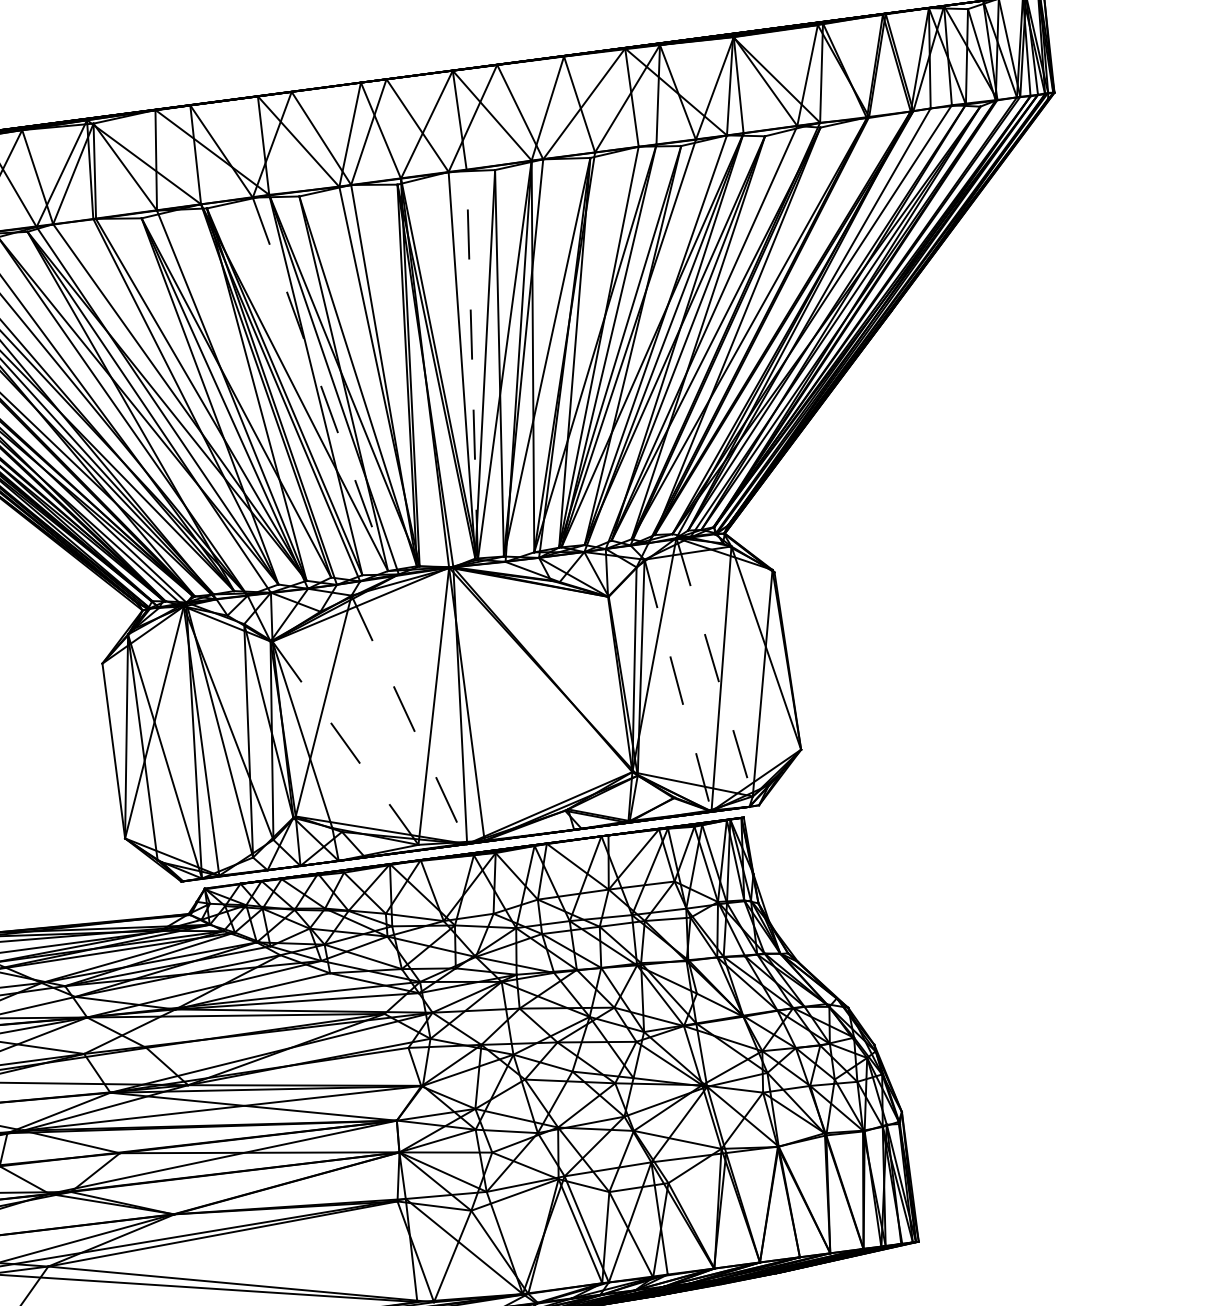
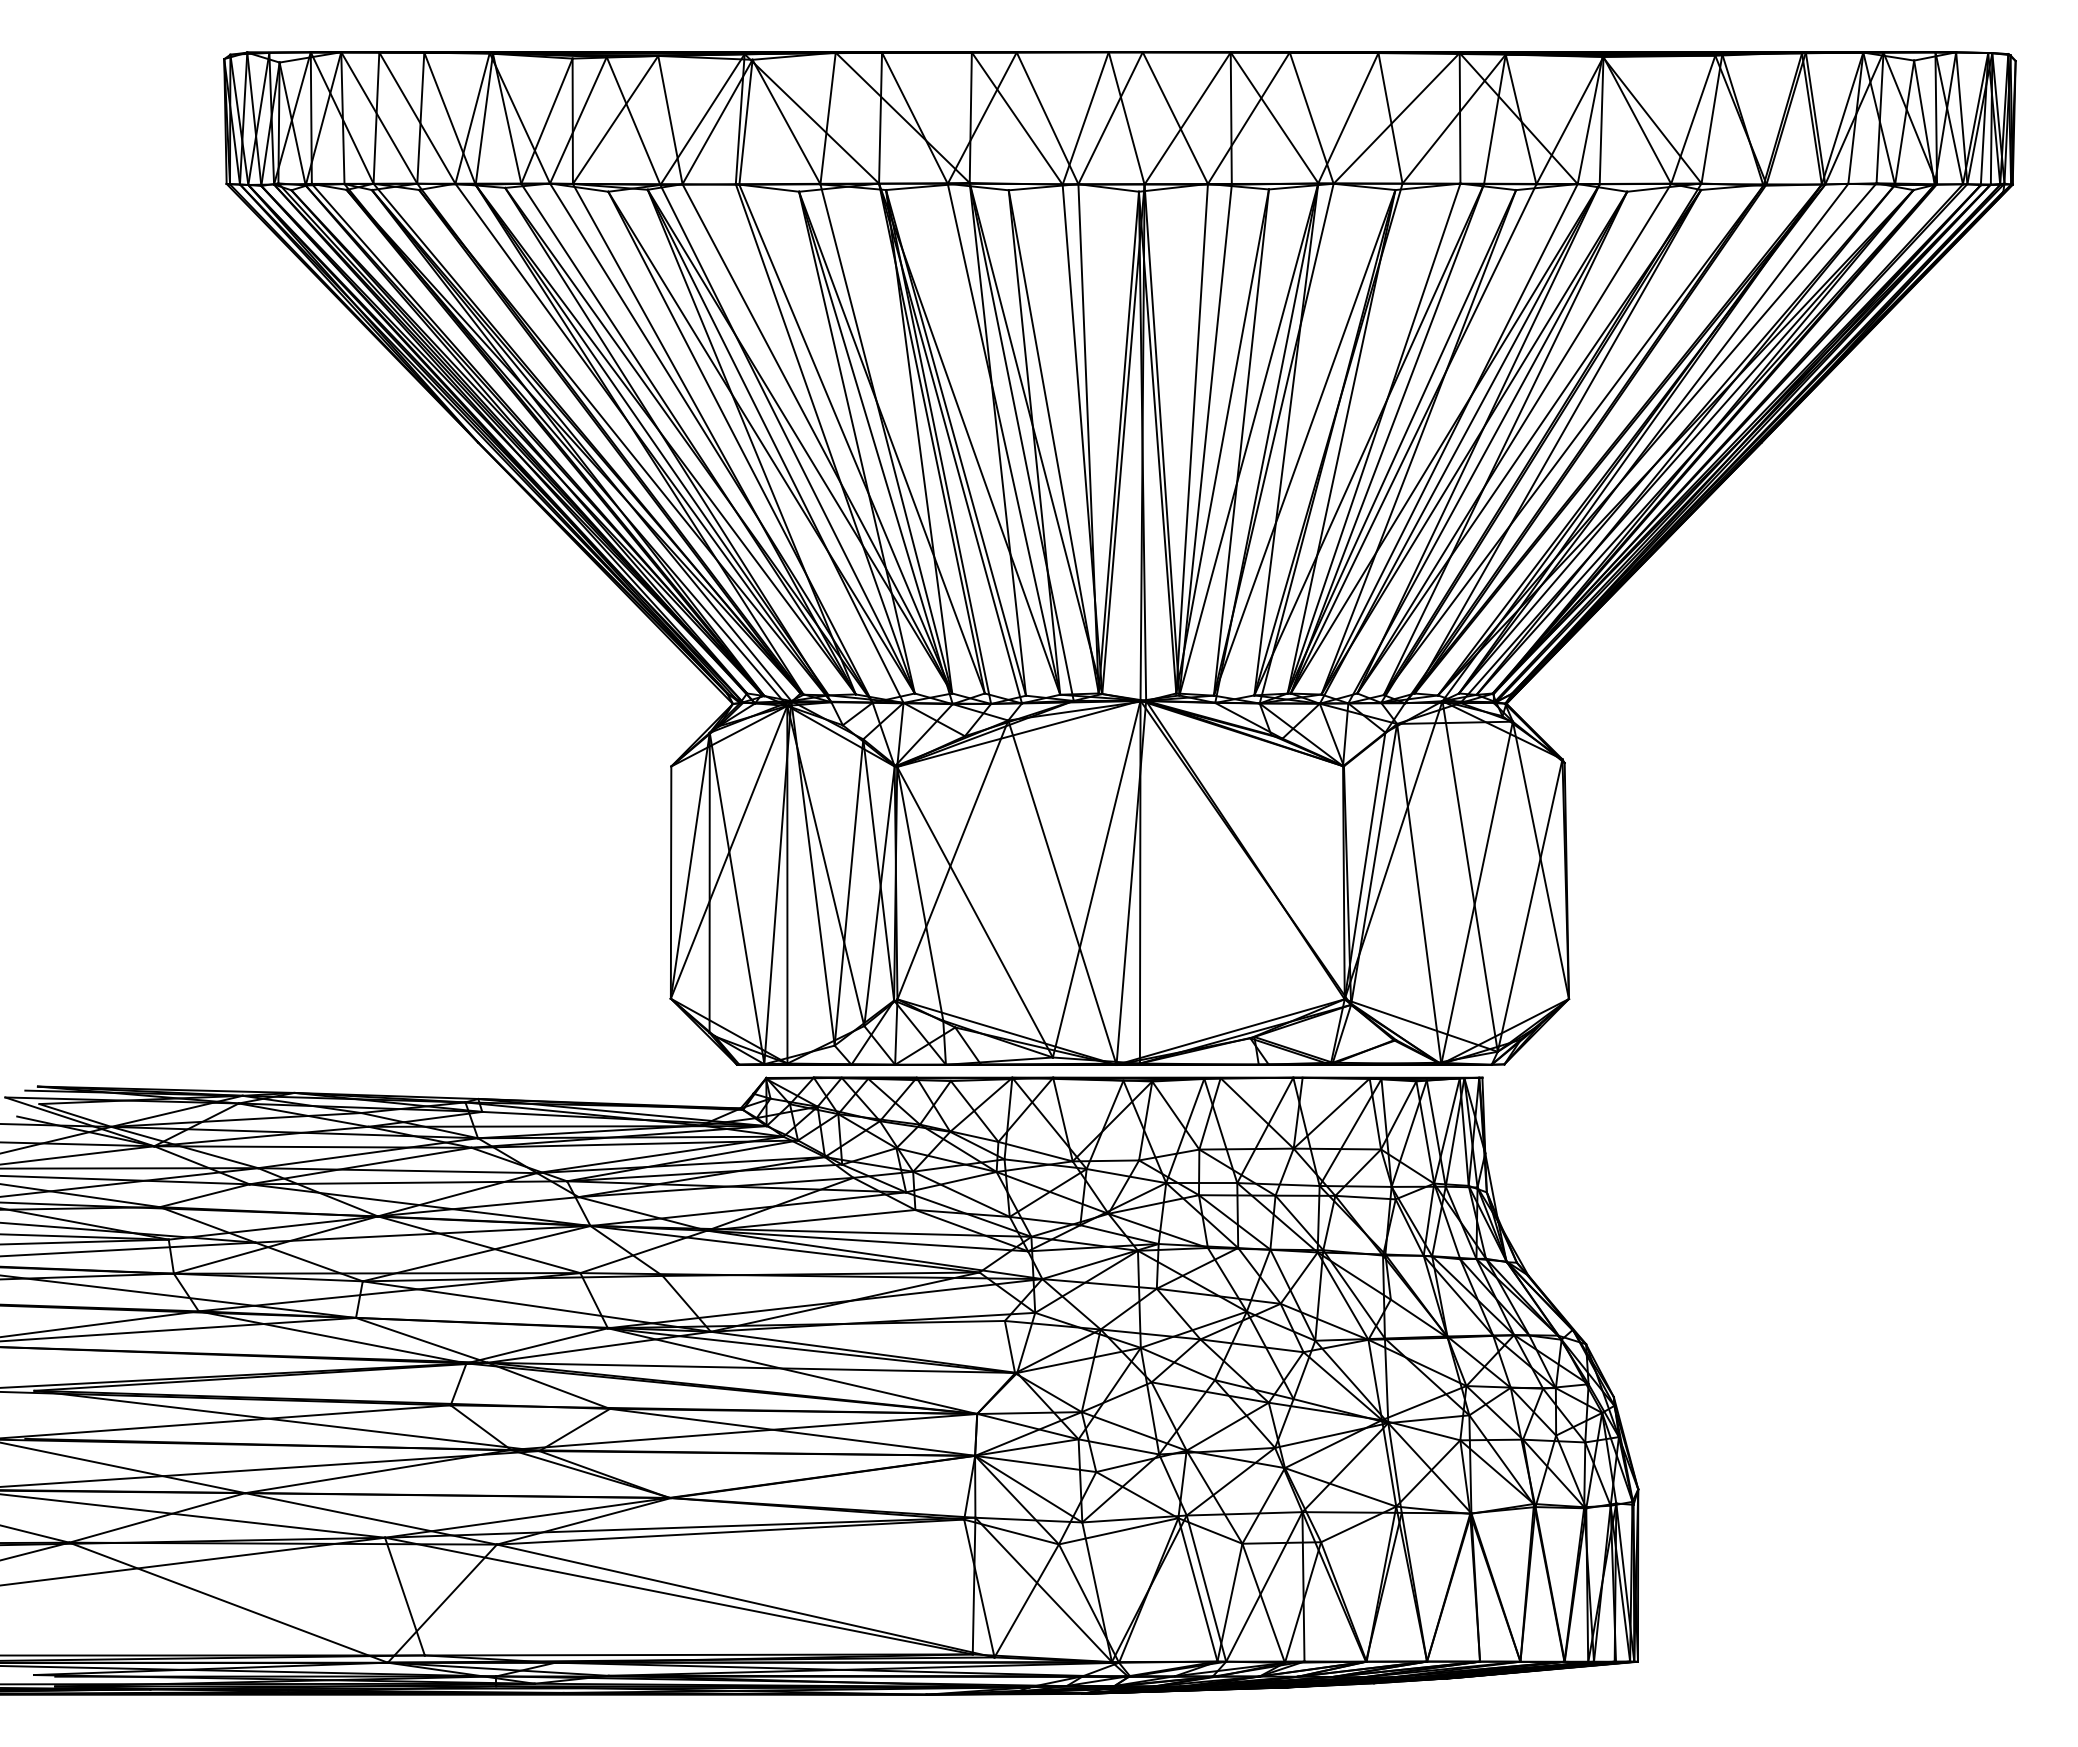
line: (472, 365) -> (1205, 440), dashed -> solid
line: (320, 384) -> (1004, 439), dashed -> solid
line: (714, 667) -> (1470, 876), dashed -> solid
line: (678, 685) -> (1419, 894), dashed -> solid
line: (409, 720) -> (1062, 893), dashed -> solid
line: (345, 743) -> (975, 912), dashed -> solid

